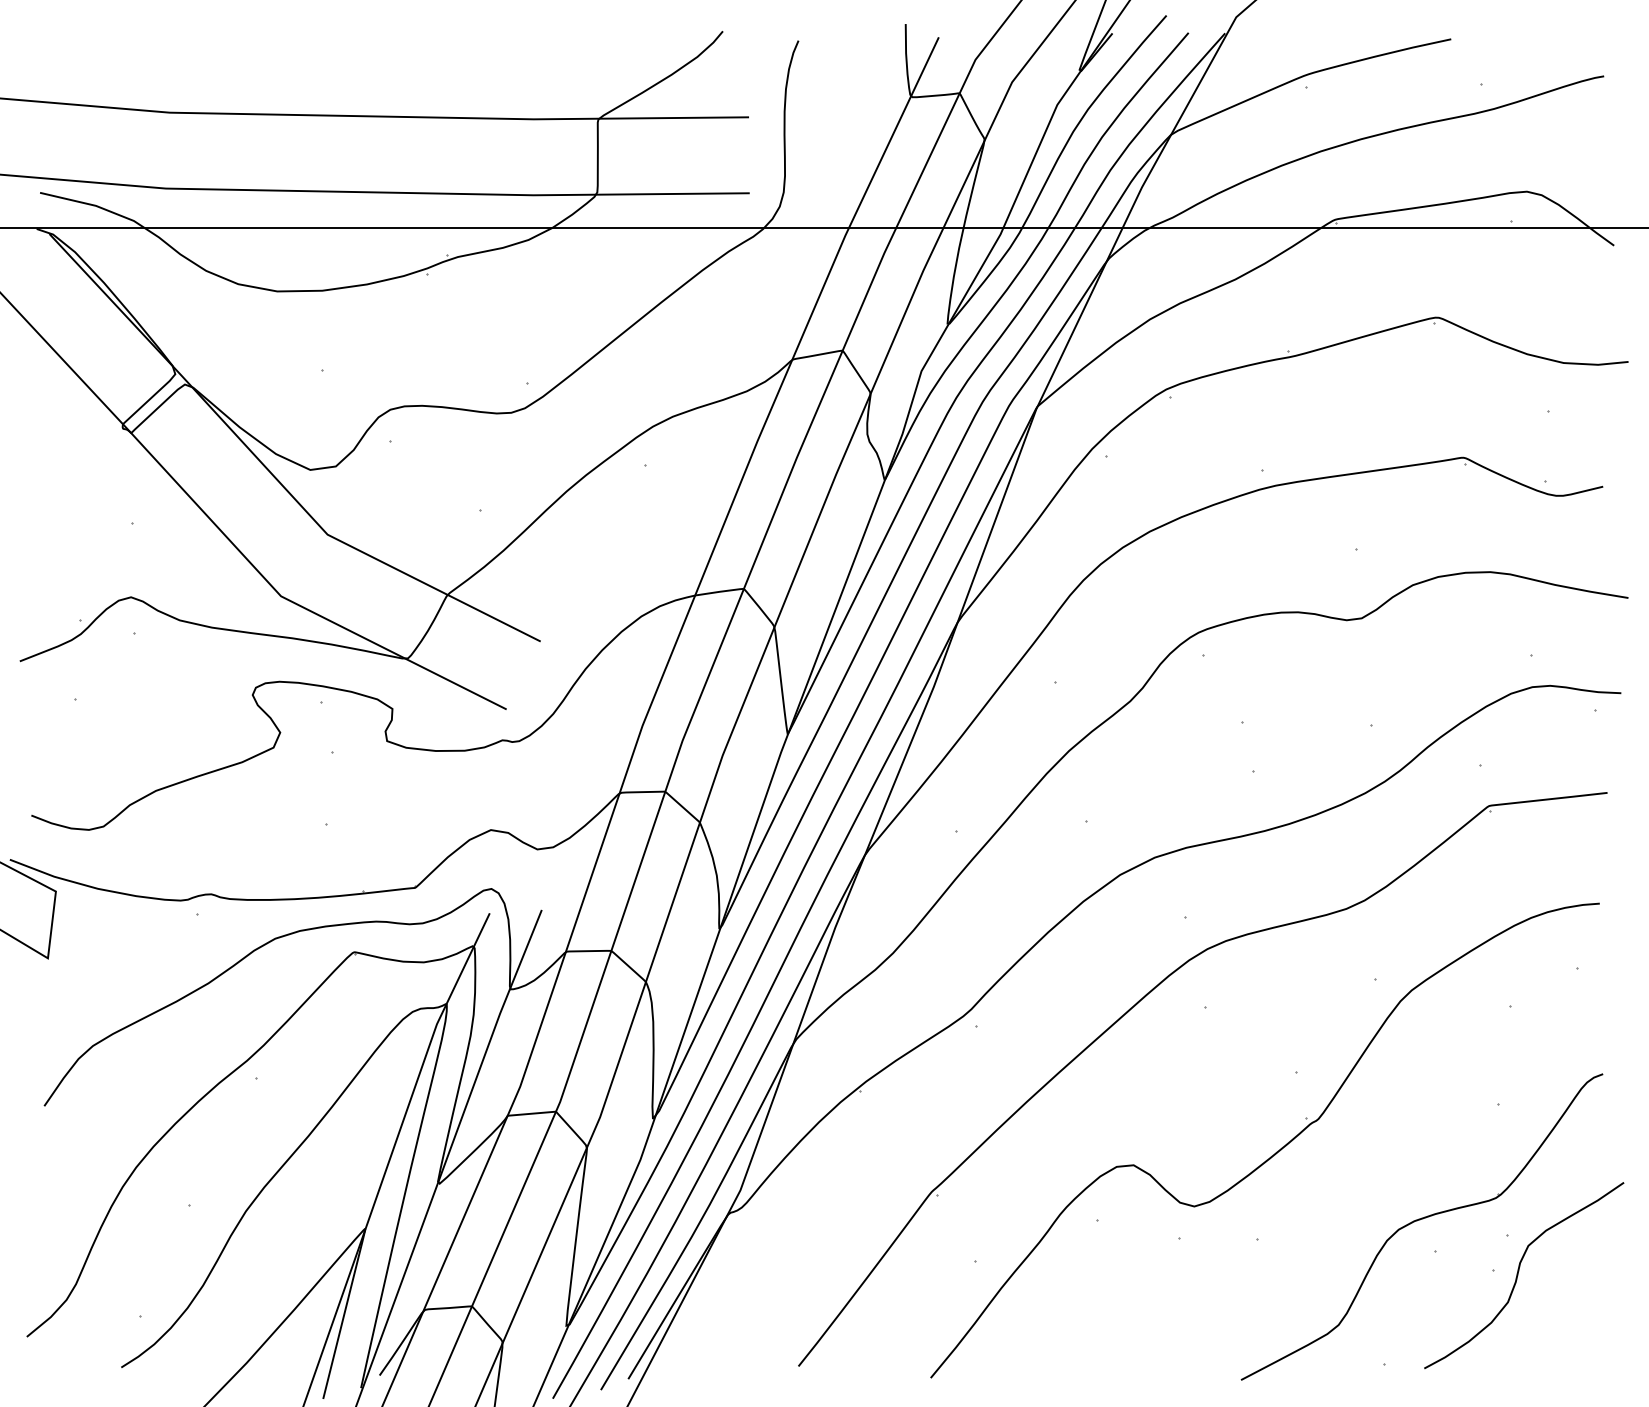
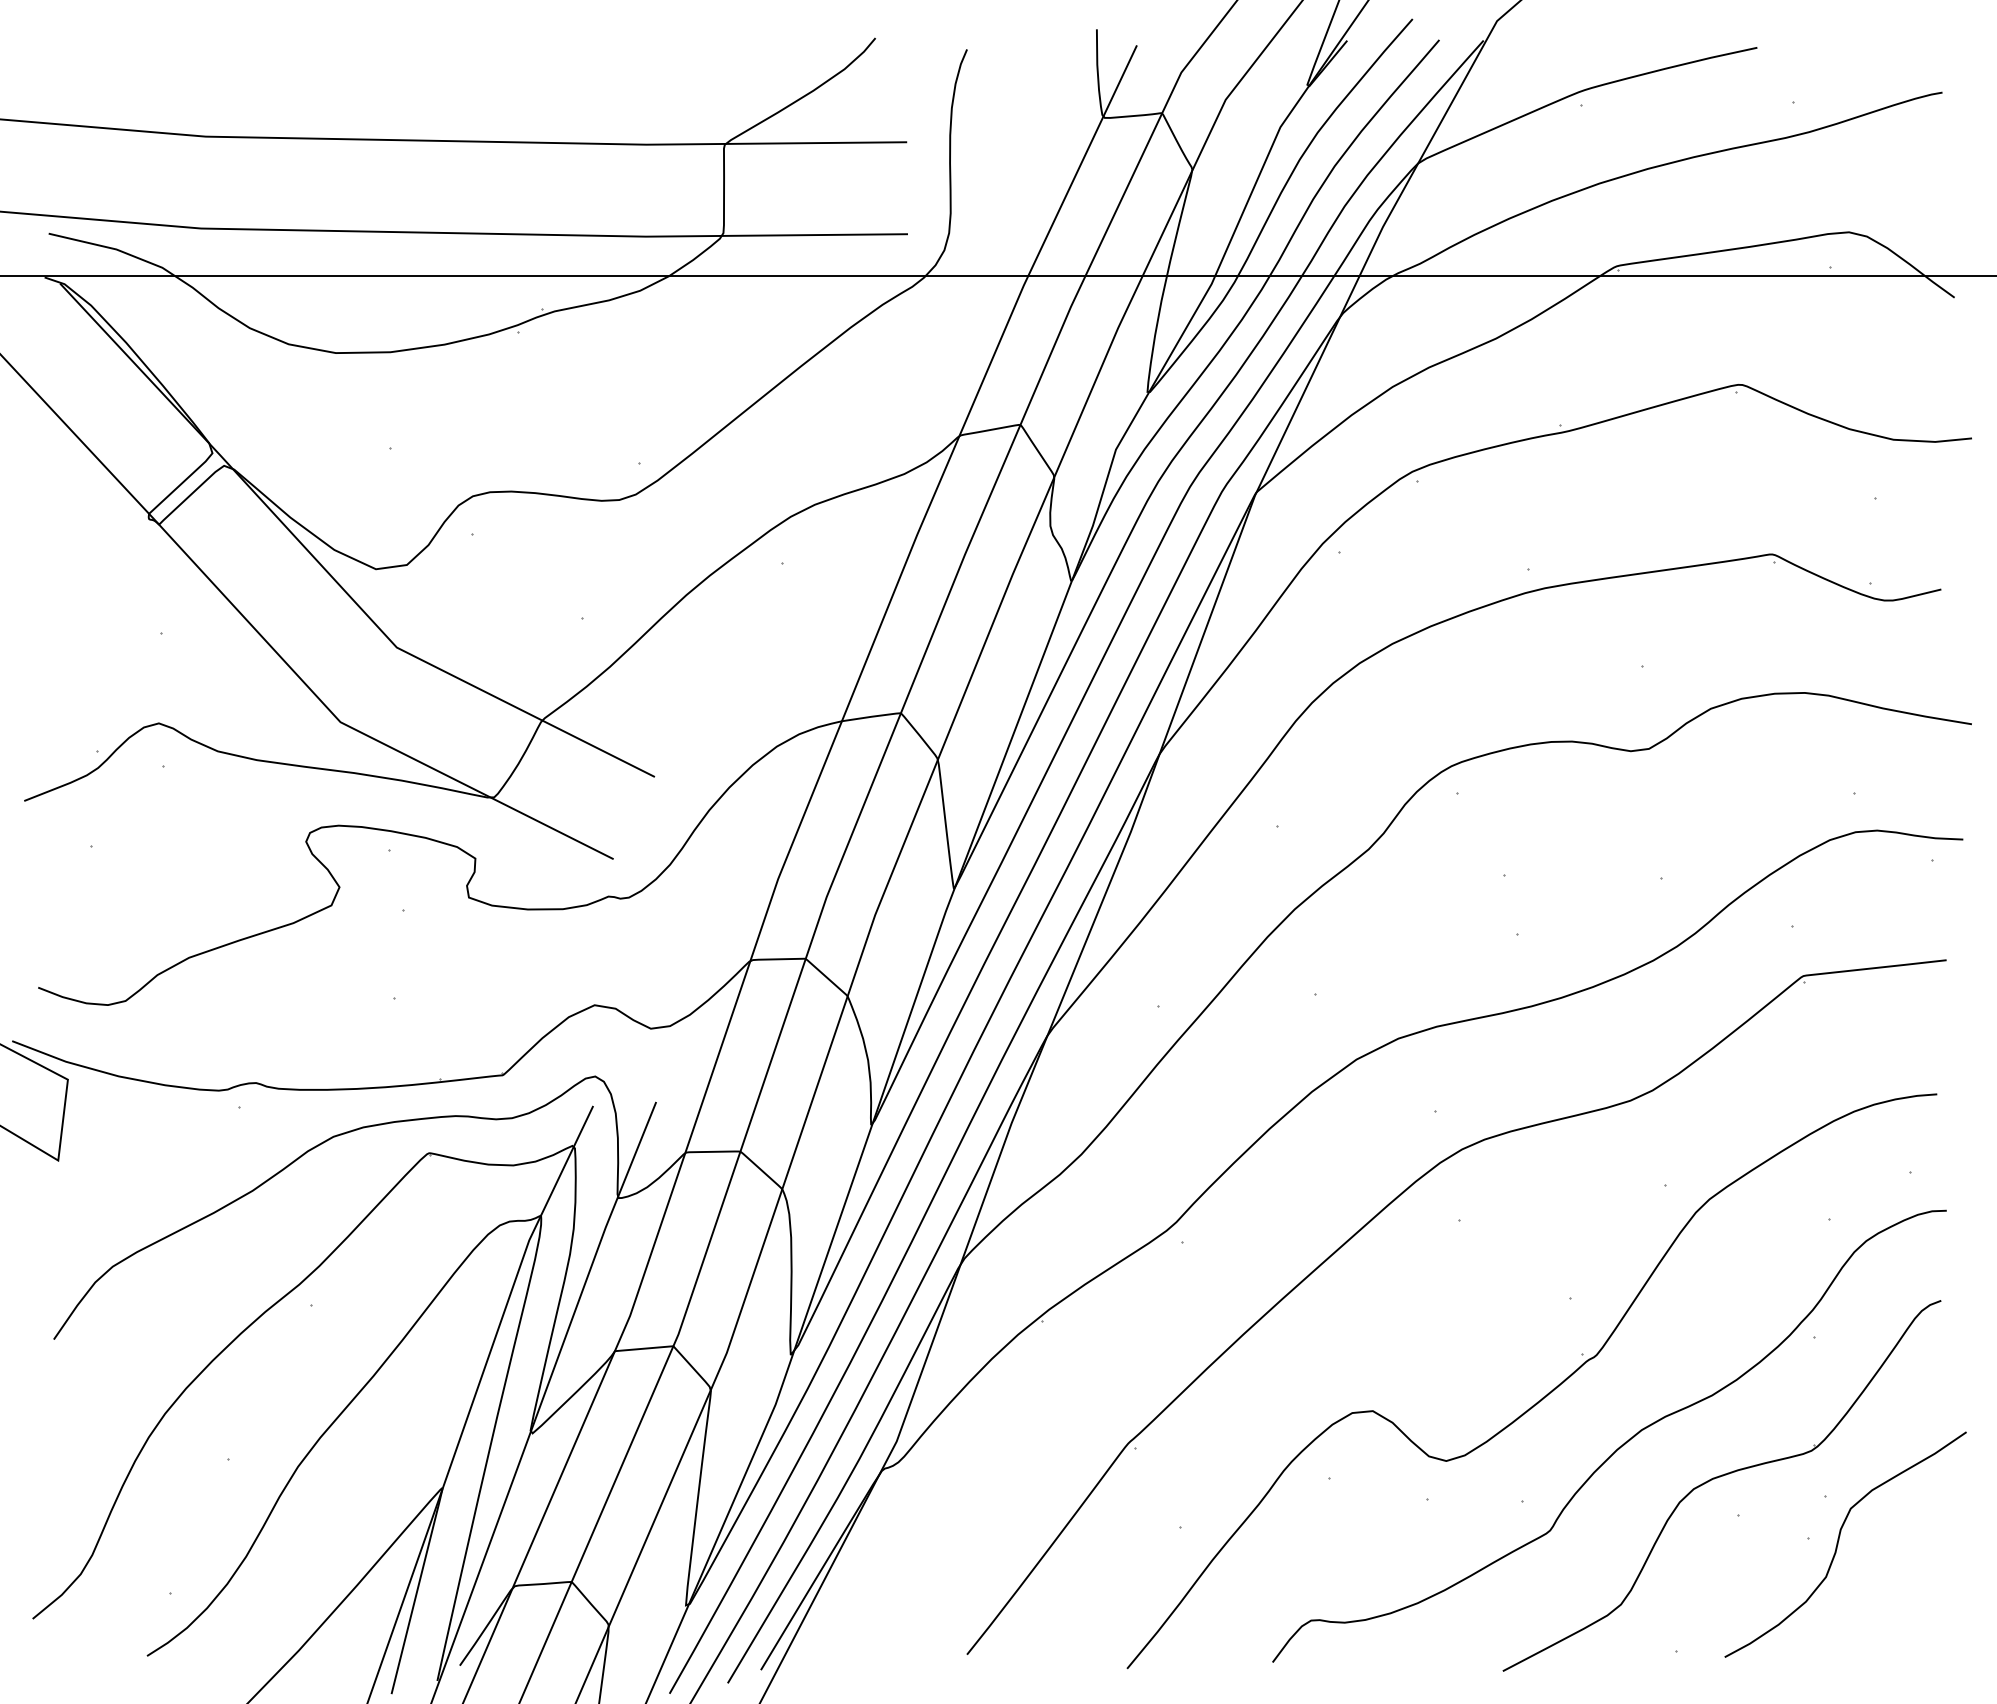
curve: (1334, 1196) -> (1616, 1448), added

